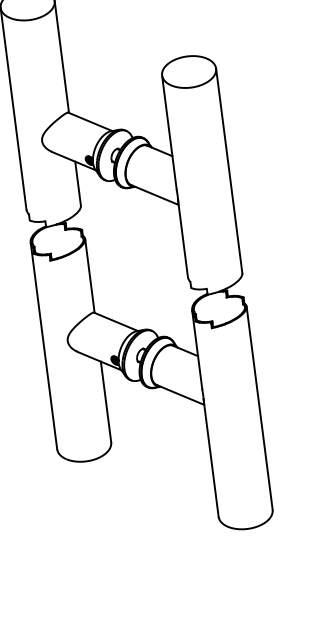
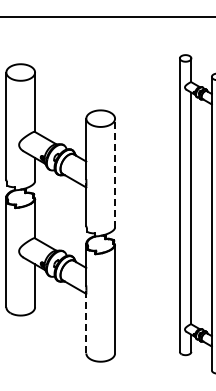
line: (229, 169) -> (115, 172), solid -> dashed
line: (211, 458) -> (86, 322), solid -> dashed

